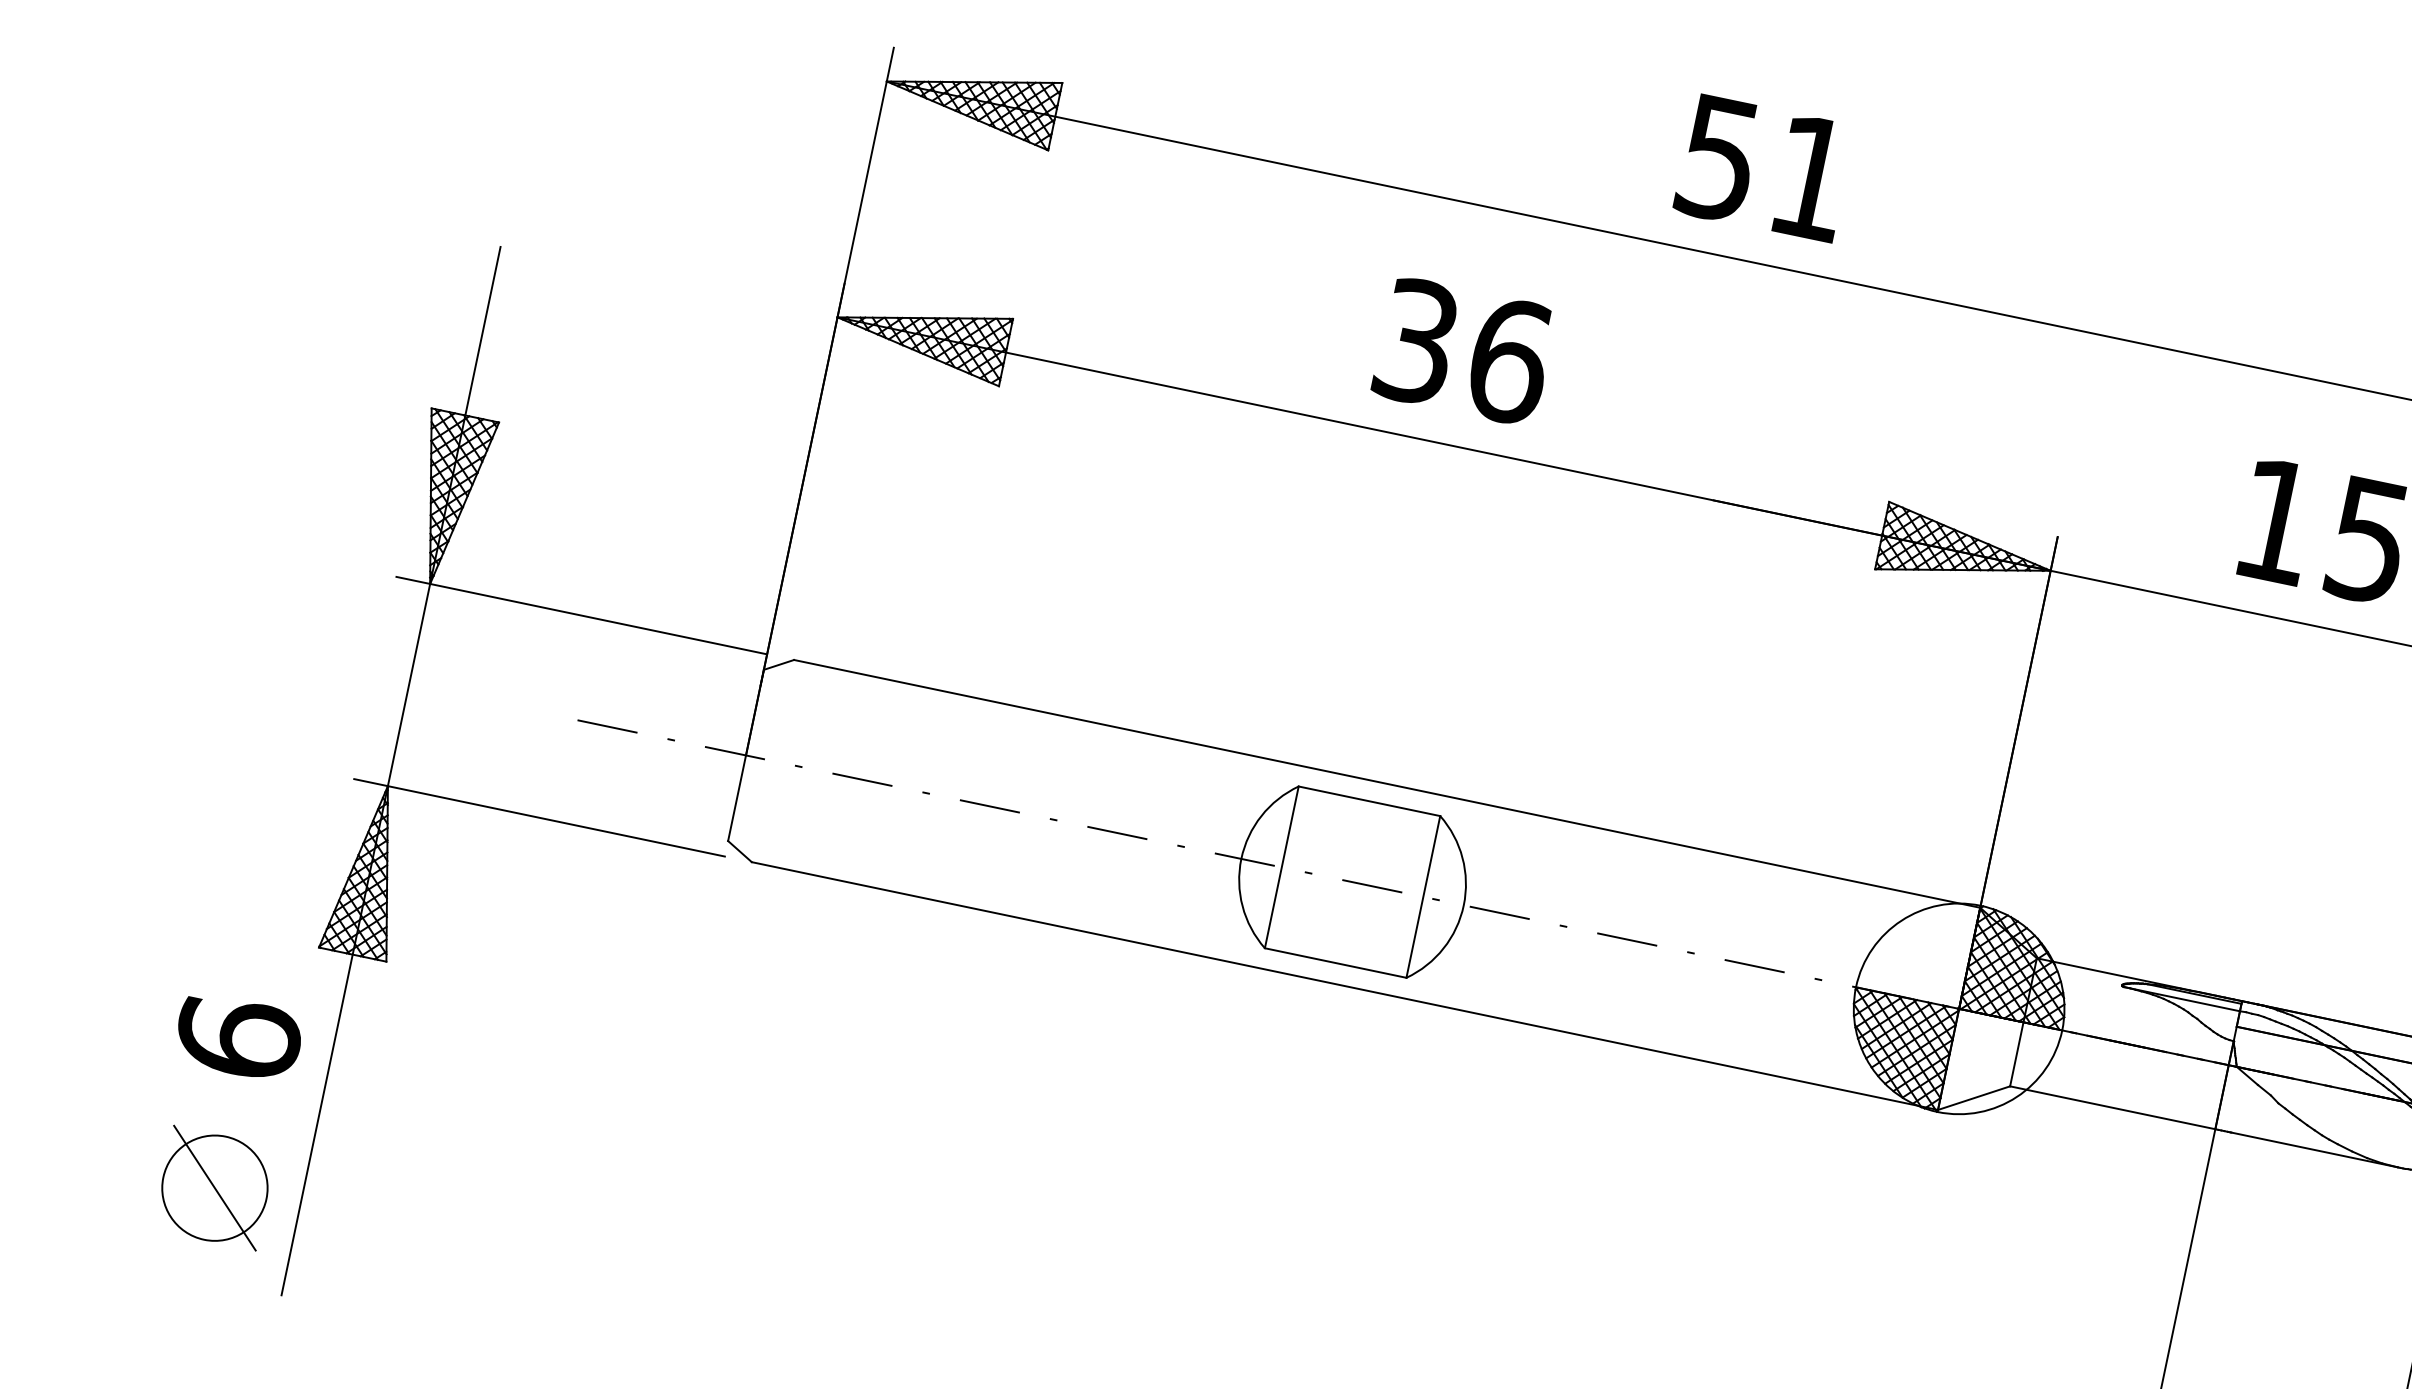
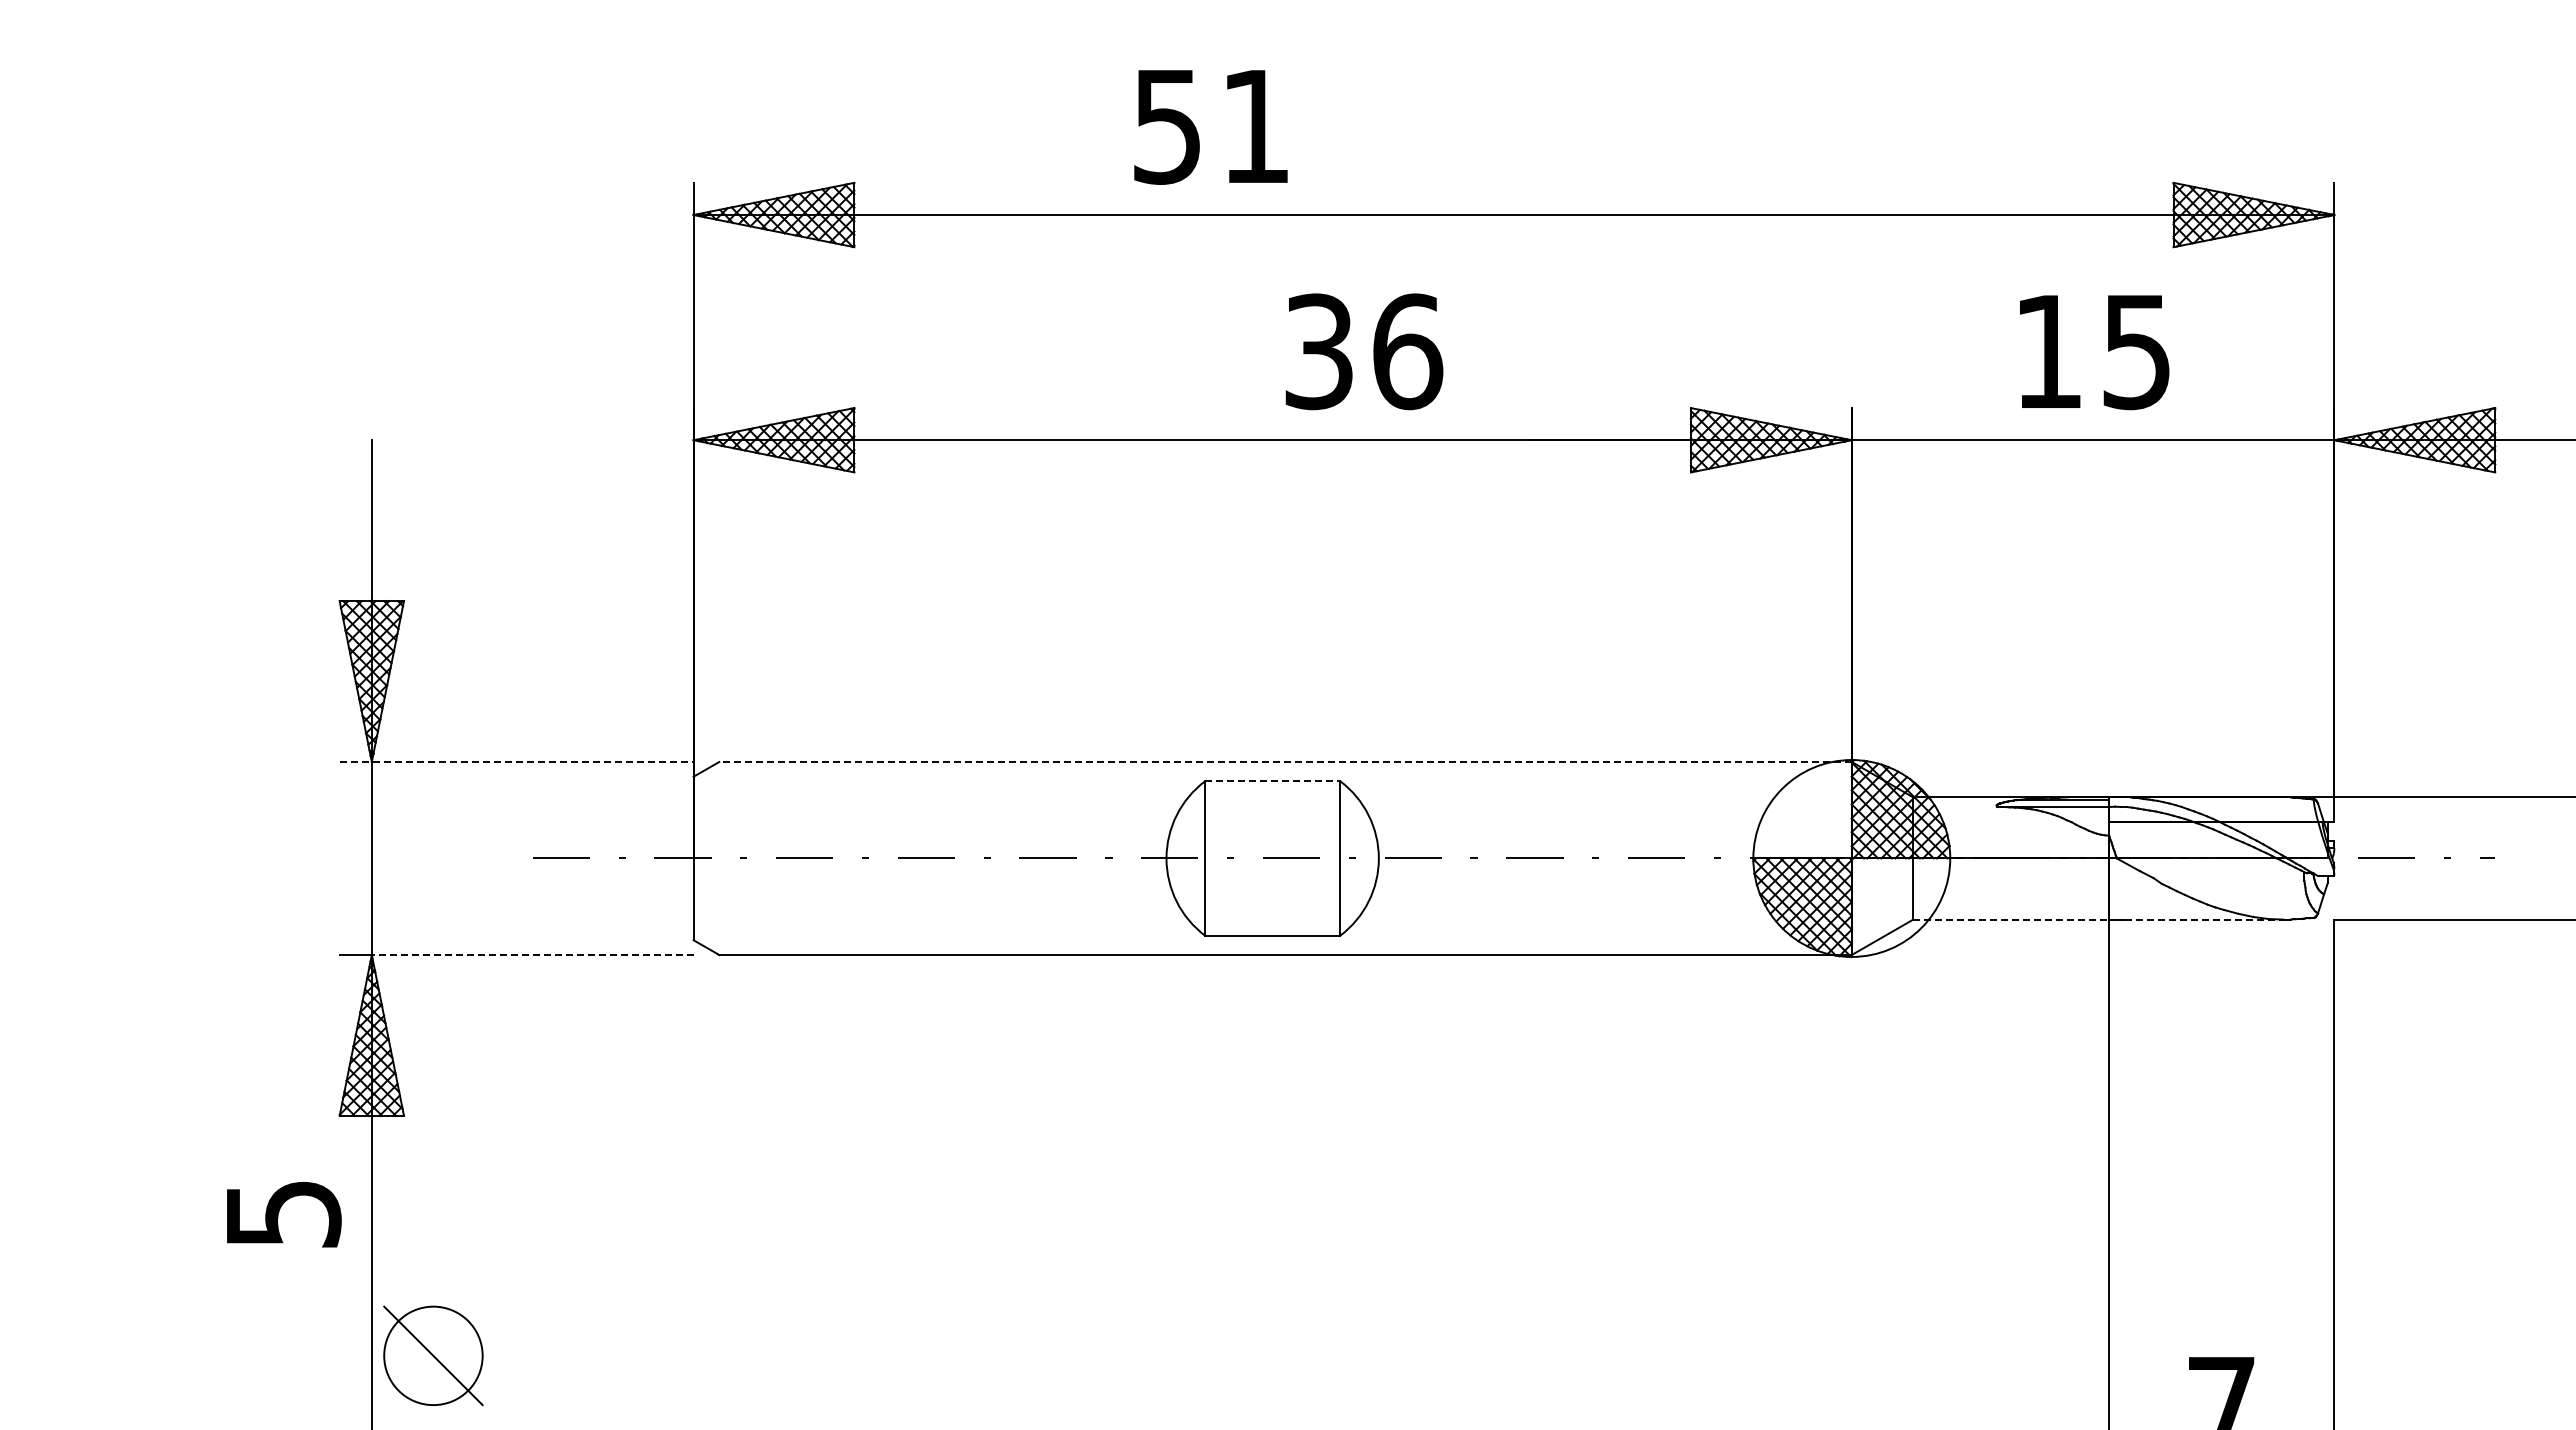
text: (1763, 168) -> (1210, 127), moved
text: (1464, 351) -> (1364, 351), moved
line: (581, 615) -> (516, 761), solid -> dashed
line: (1387, 783) -> (1285, 761), solid -> dashed
line: (1369, 801) -> (1272, 781), solid -> dashed
line: (556, 821) -> (532, 955), solid -> dashed
text: (238, 1037) -> (283, 1213), 6 -> 5
line: (2113, 1107) -> (2011, 919), solid -> dashed
line: (2315, 1149) -> (2204, 919), solid -> dashed
part: (215, 1187) -> (433, 1355), moved

